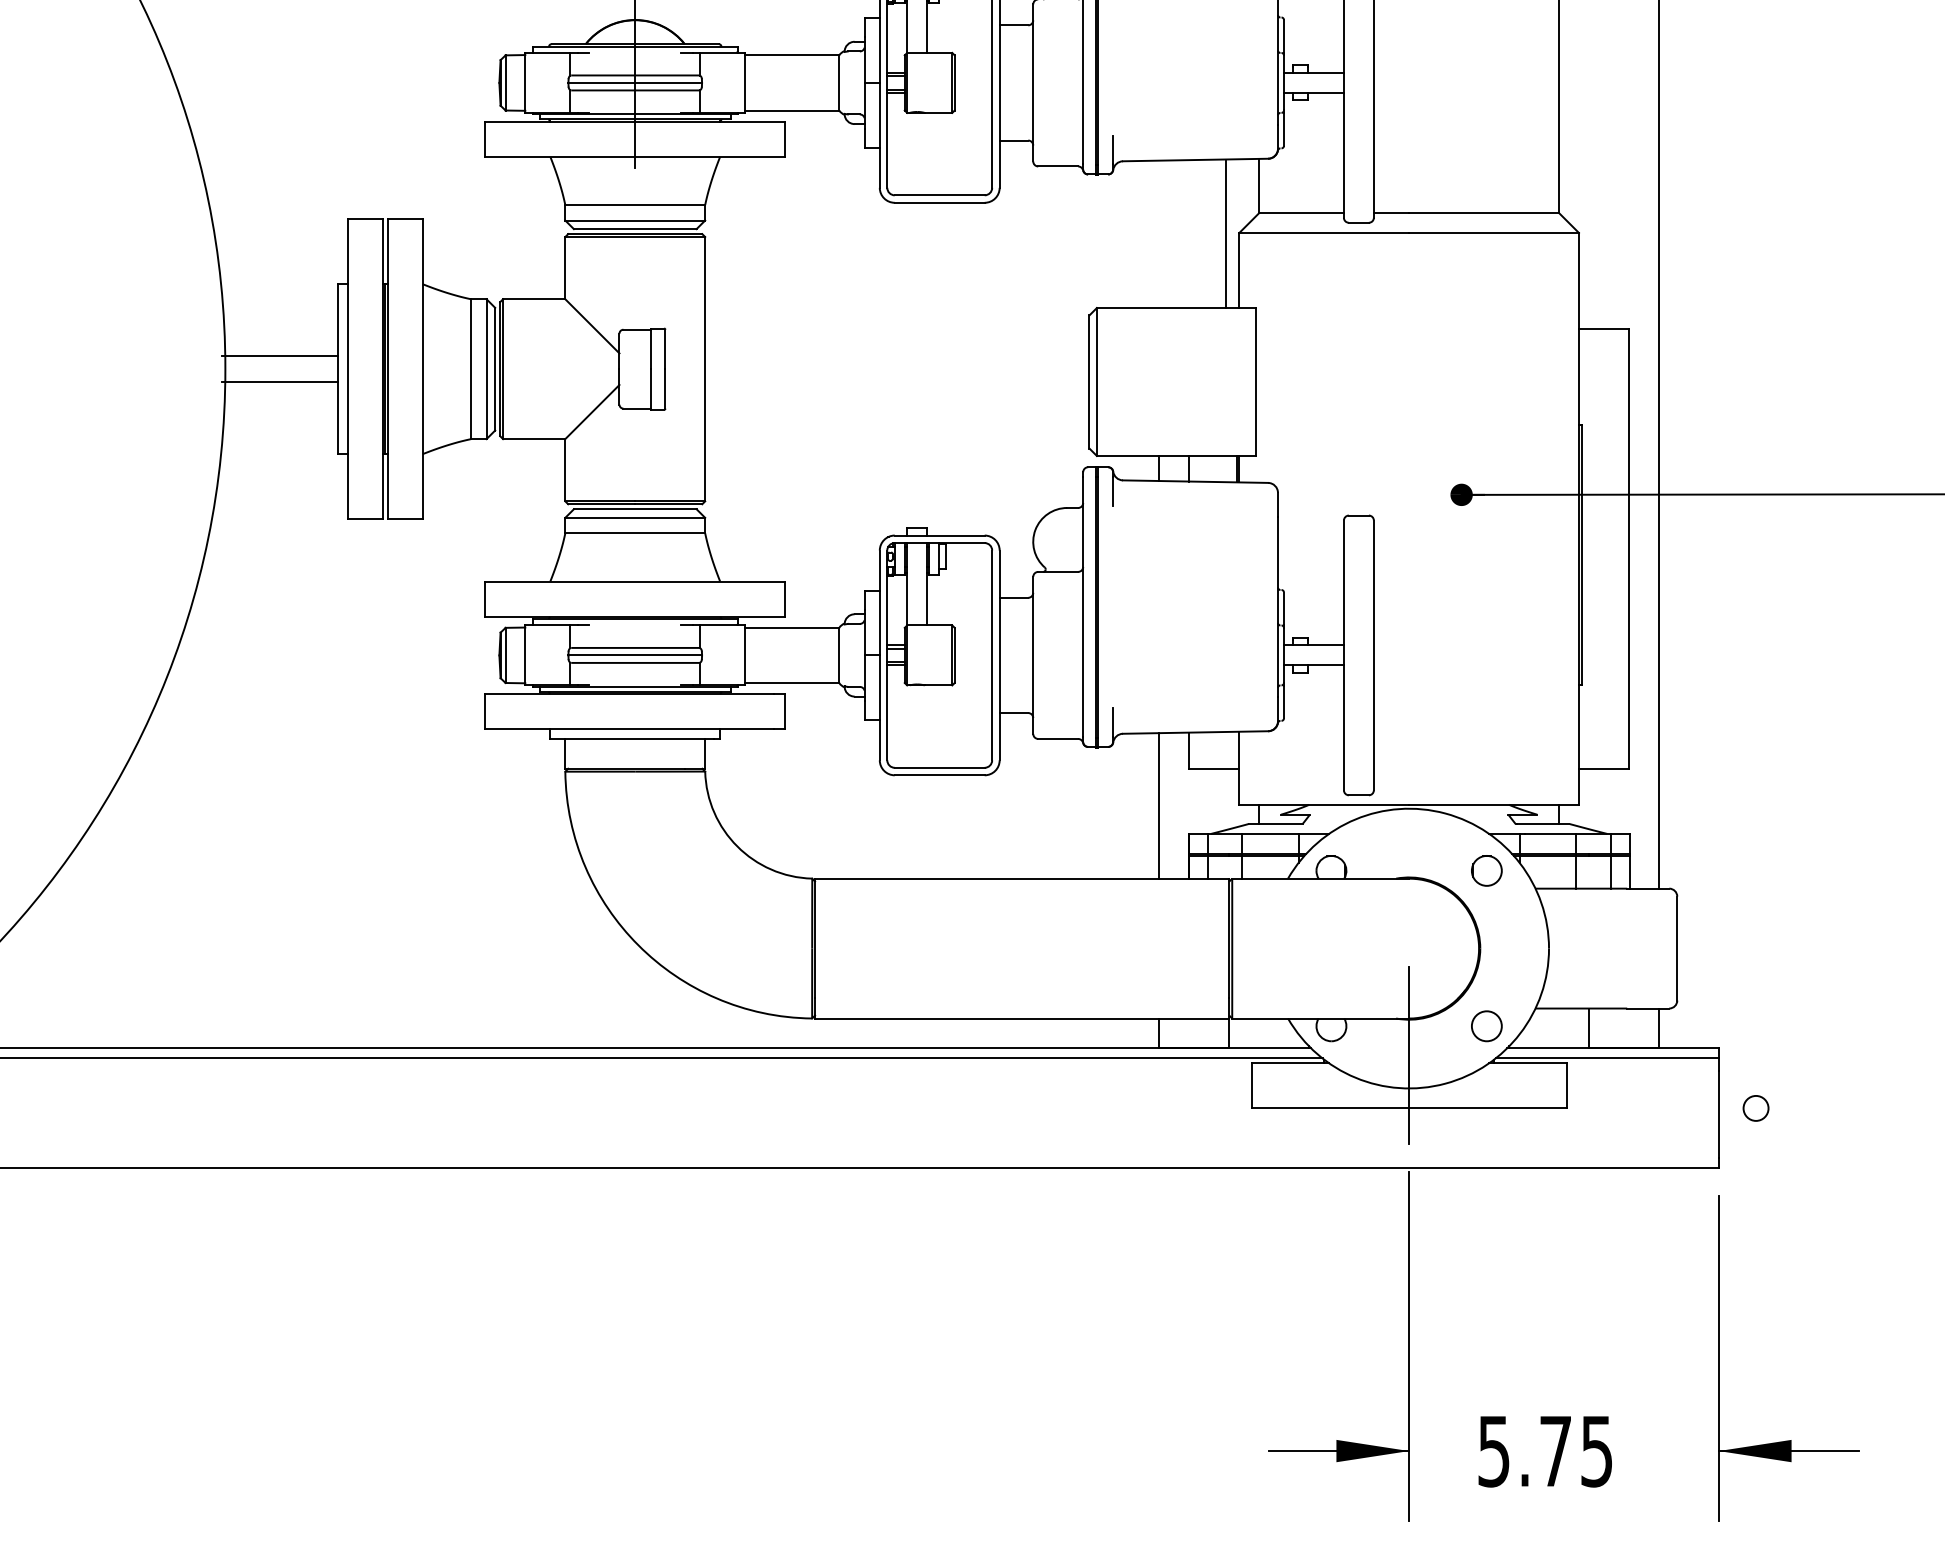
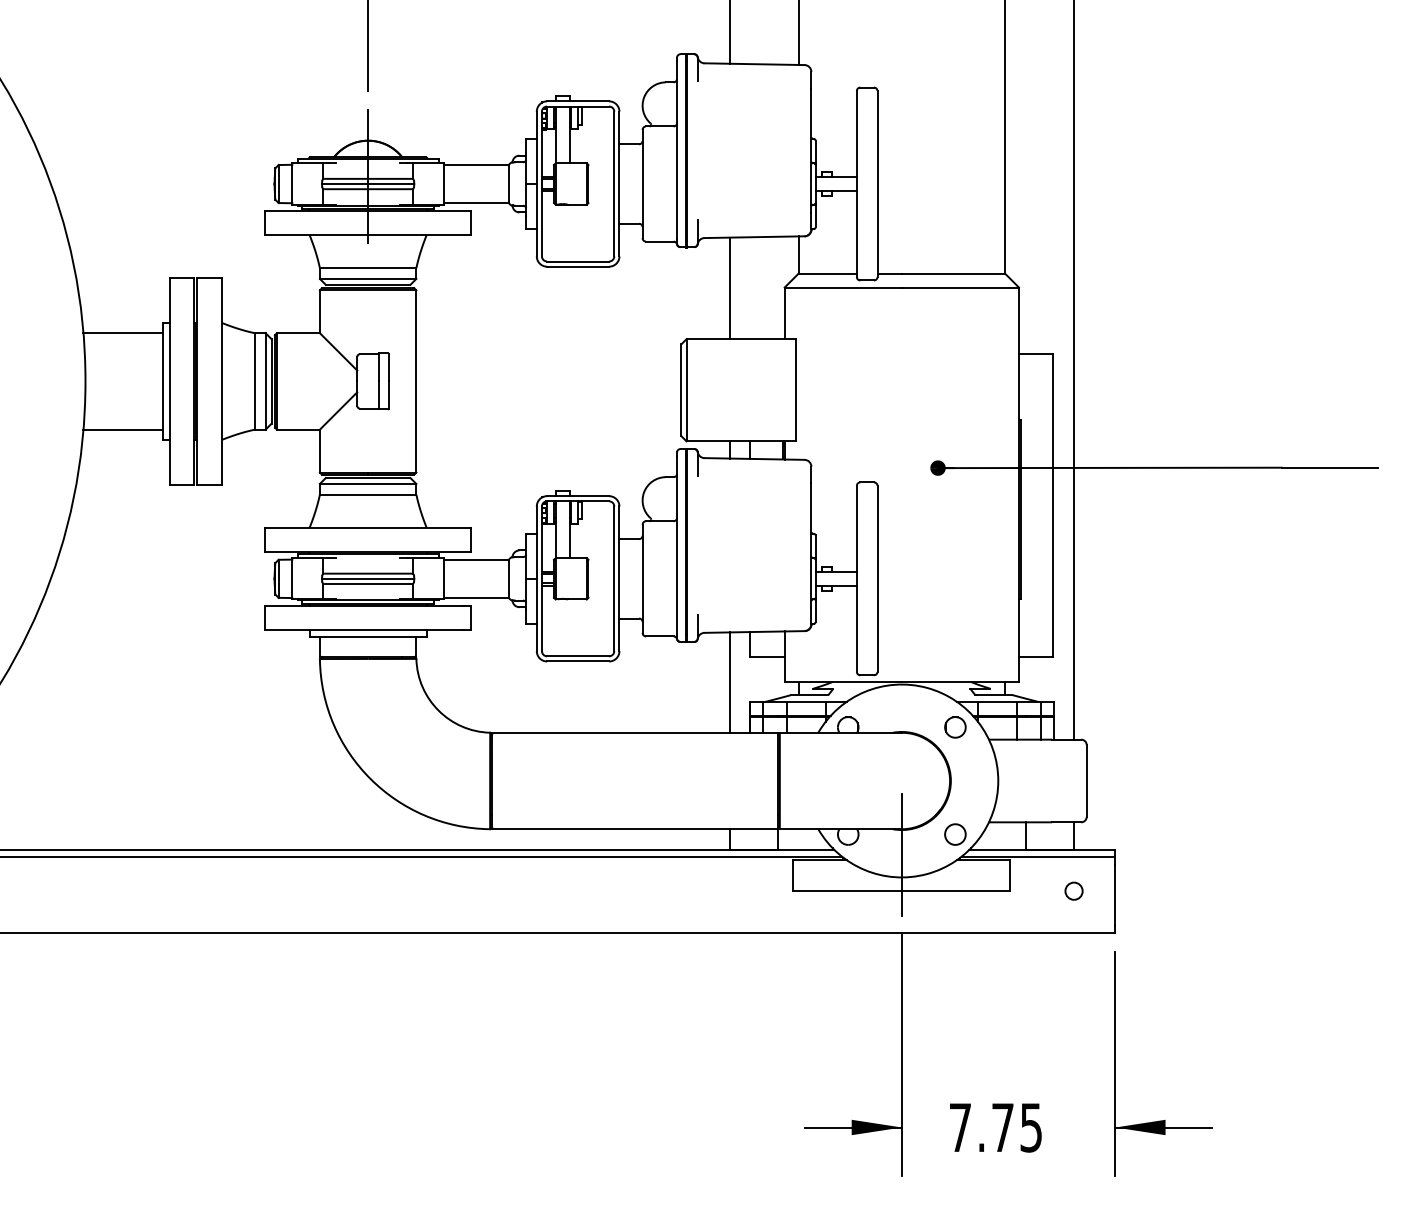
line: (1225, 234) -> (729, 288), moved
line: (279, 356) -> (122, 429), moved
line: (279, 382) -> (122, 333), moved
circle: (1755, 1107) -> (1073, 890), moved
text: (1492, 1451) -> (959, 1127), 5.75 -> 7.75

